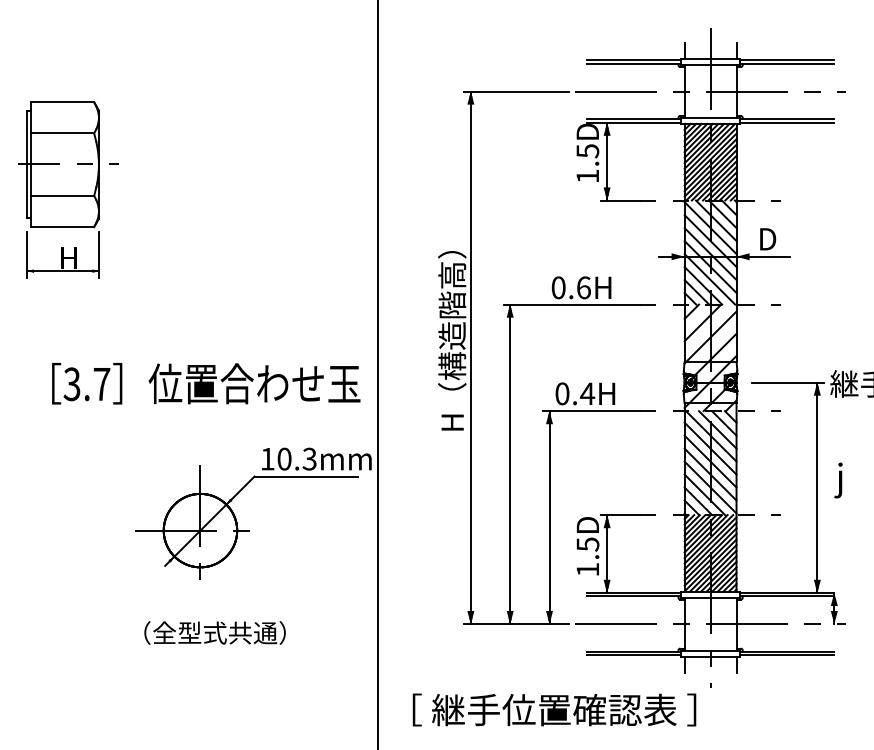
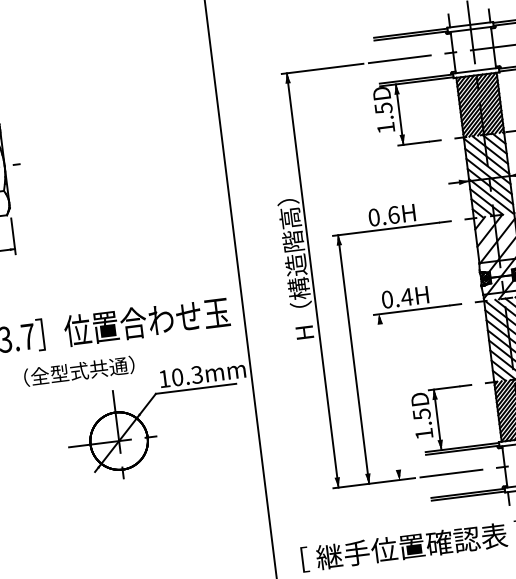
line: (549, 517) -> (389, 397), removed
text: (214, 632) -> (78, 370), moved

